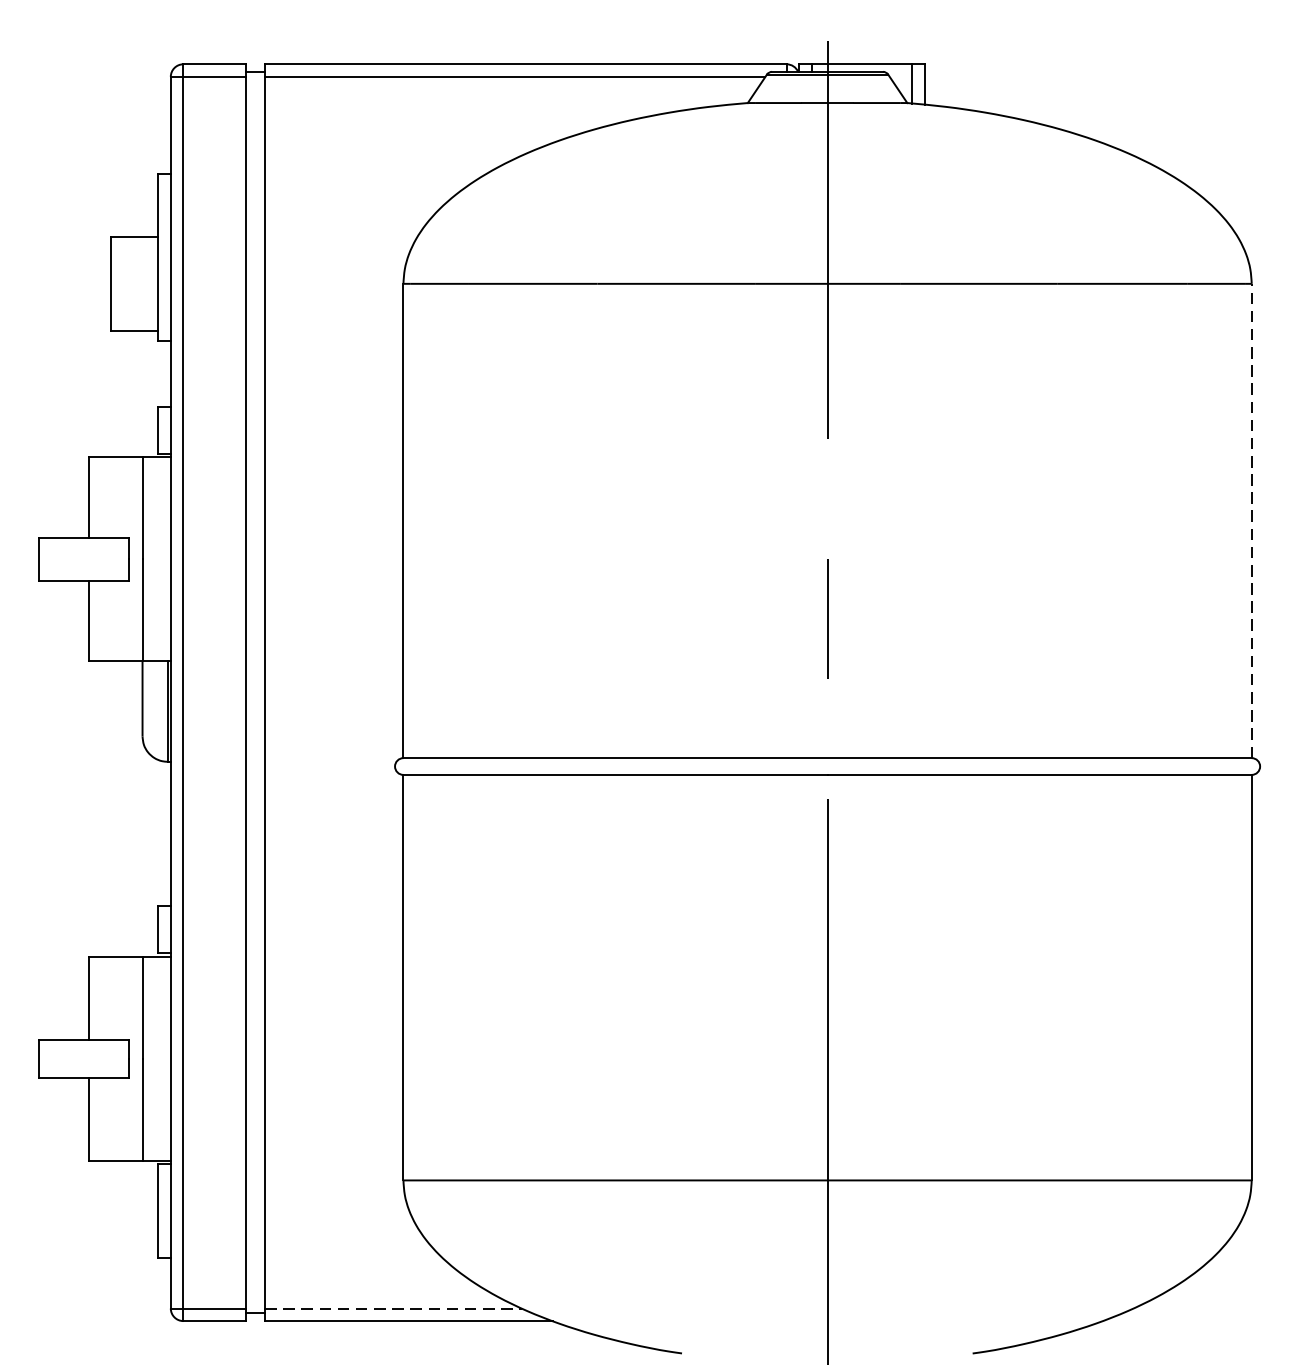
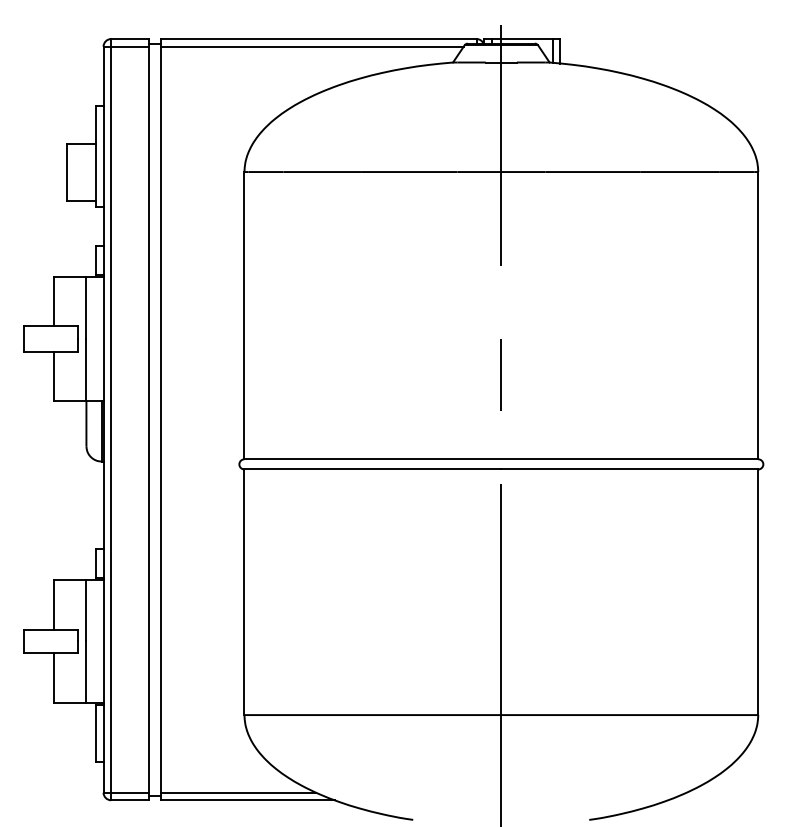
line: (1252, 520) -> (758, 315), dashed -> solid
line: (393, 1308) -> (238, 792), dashed -> solid

